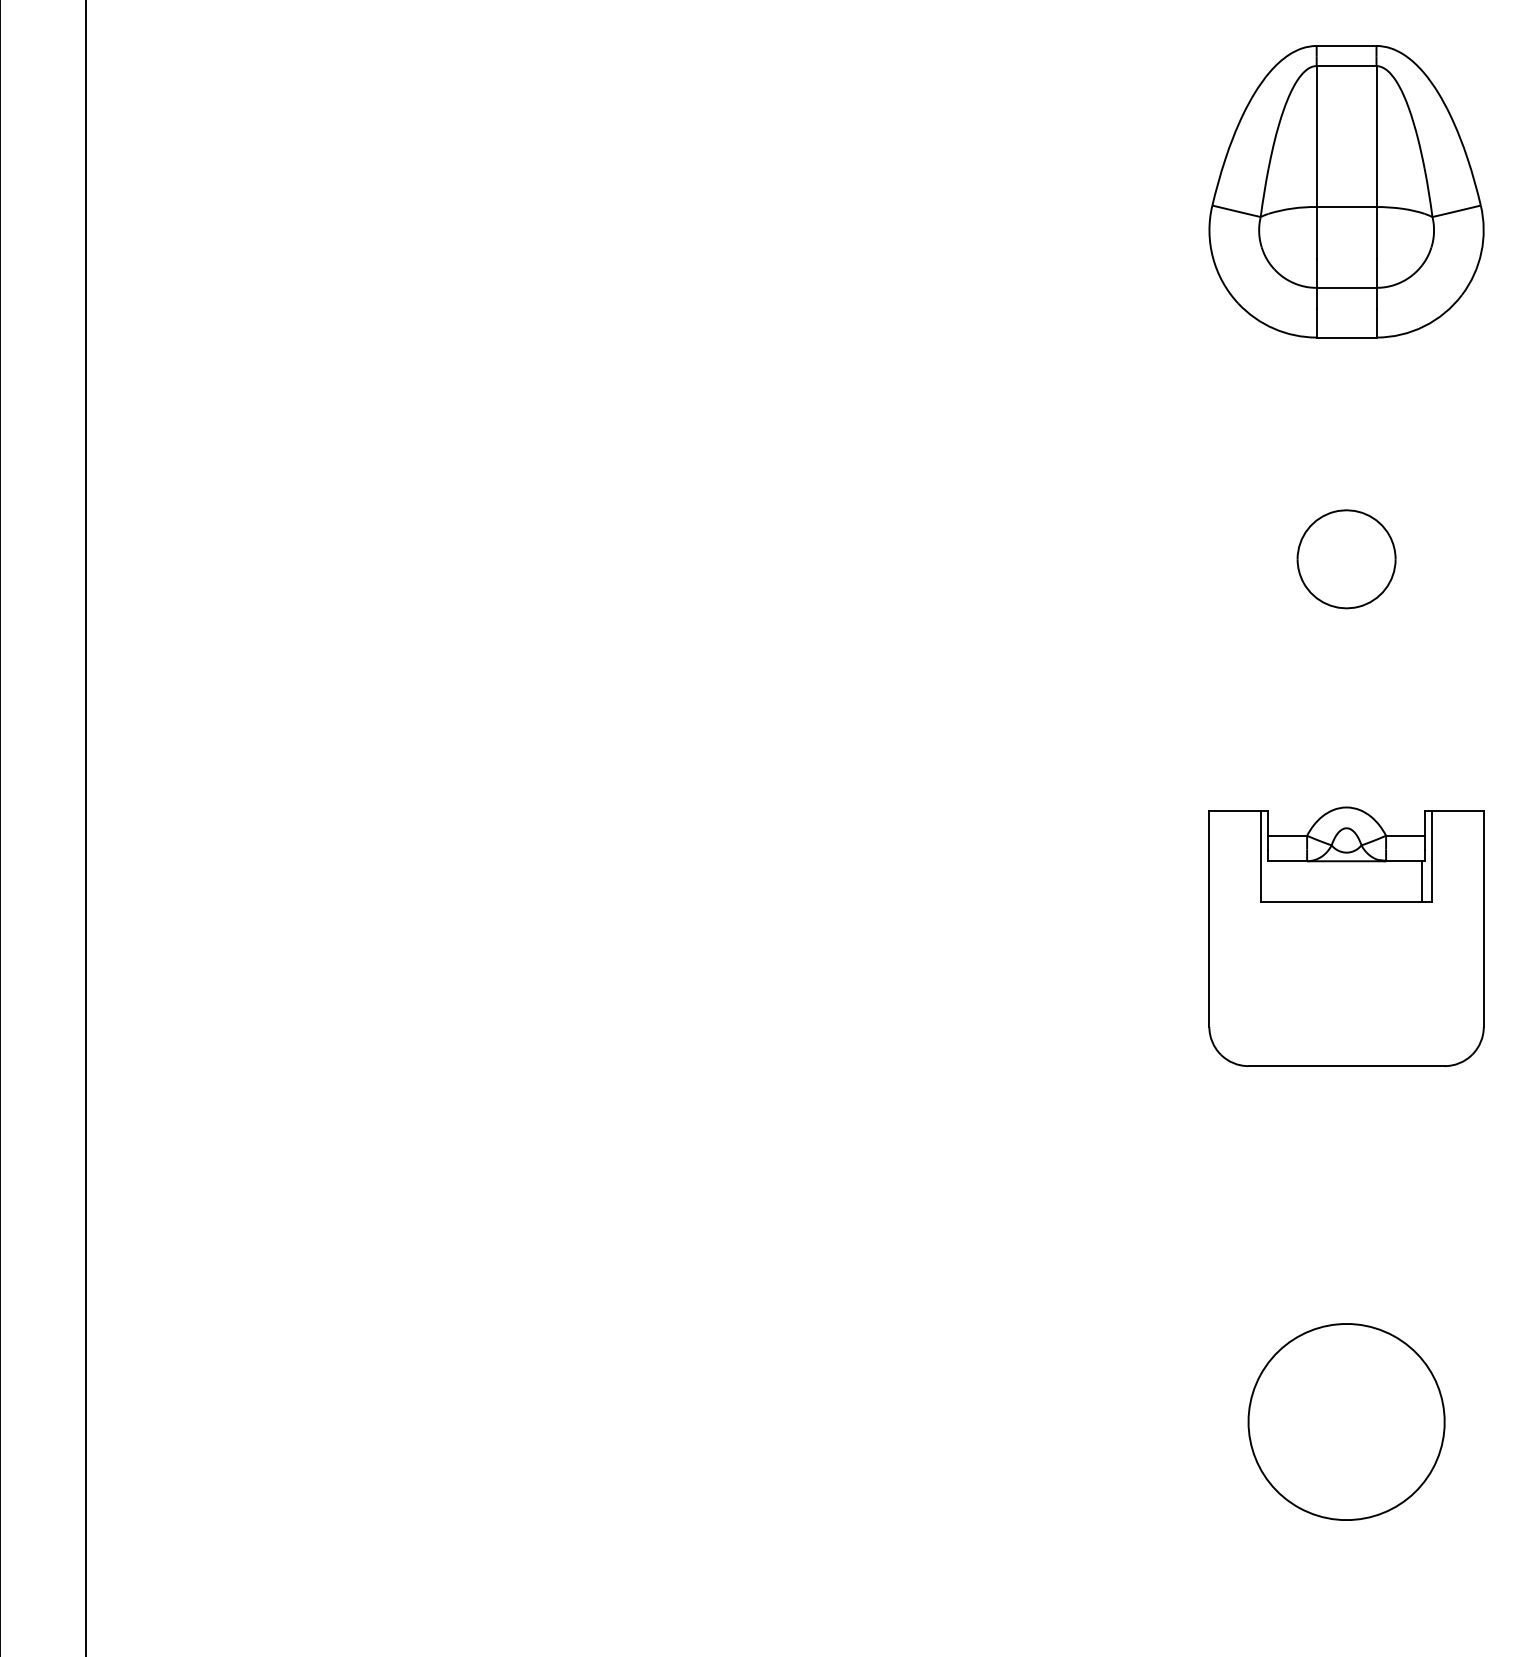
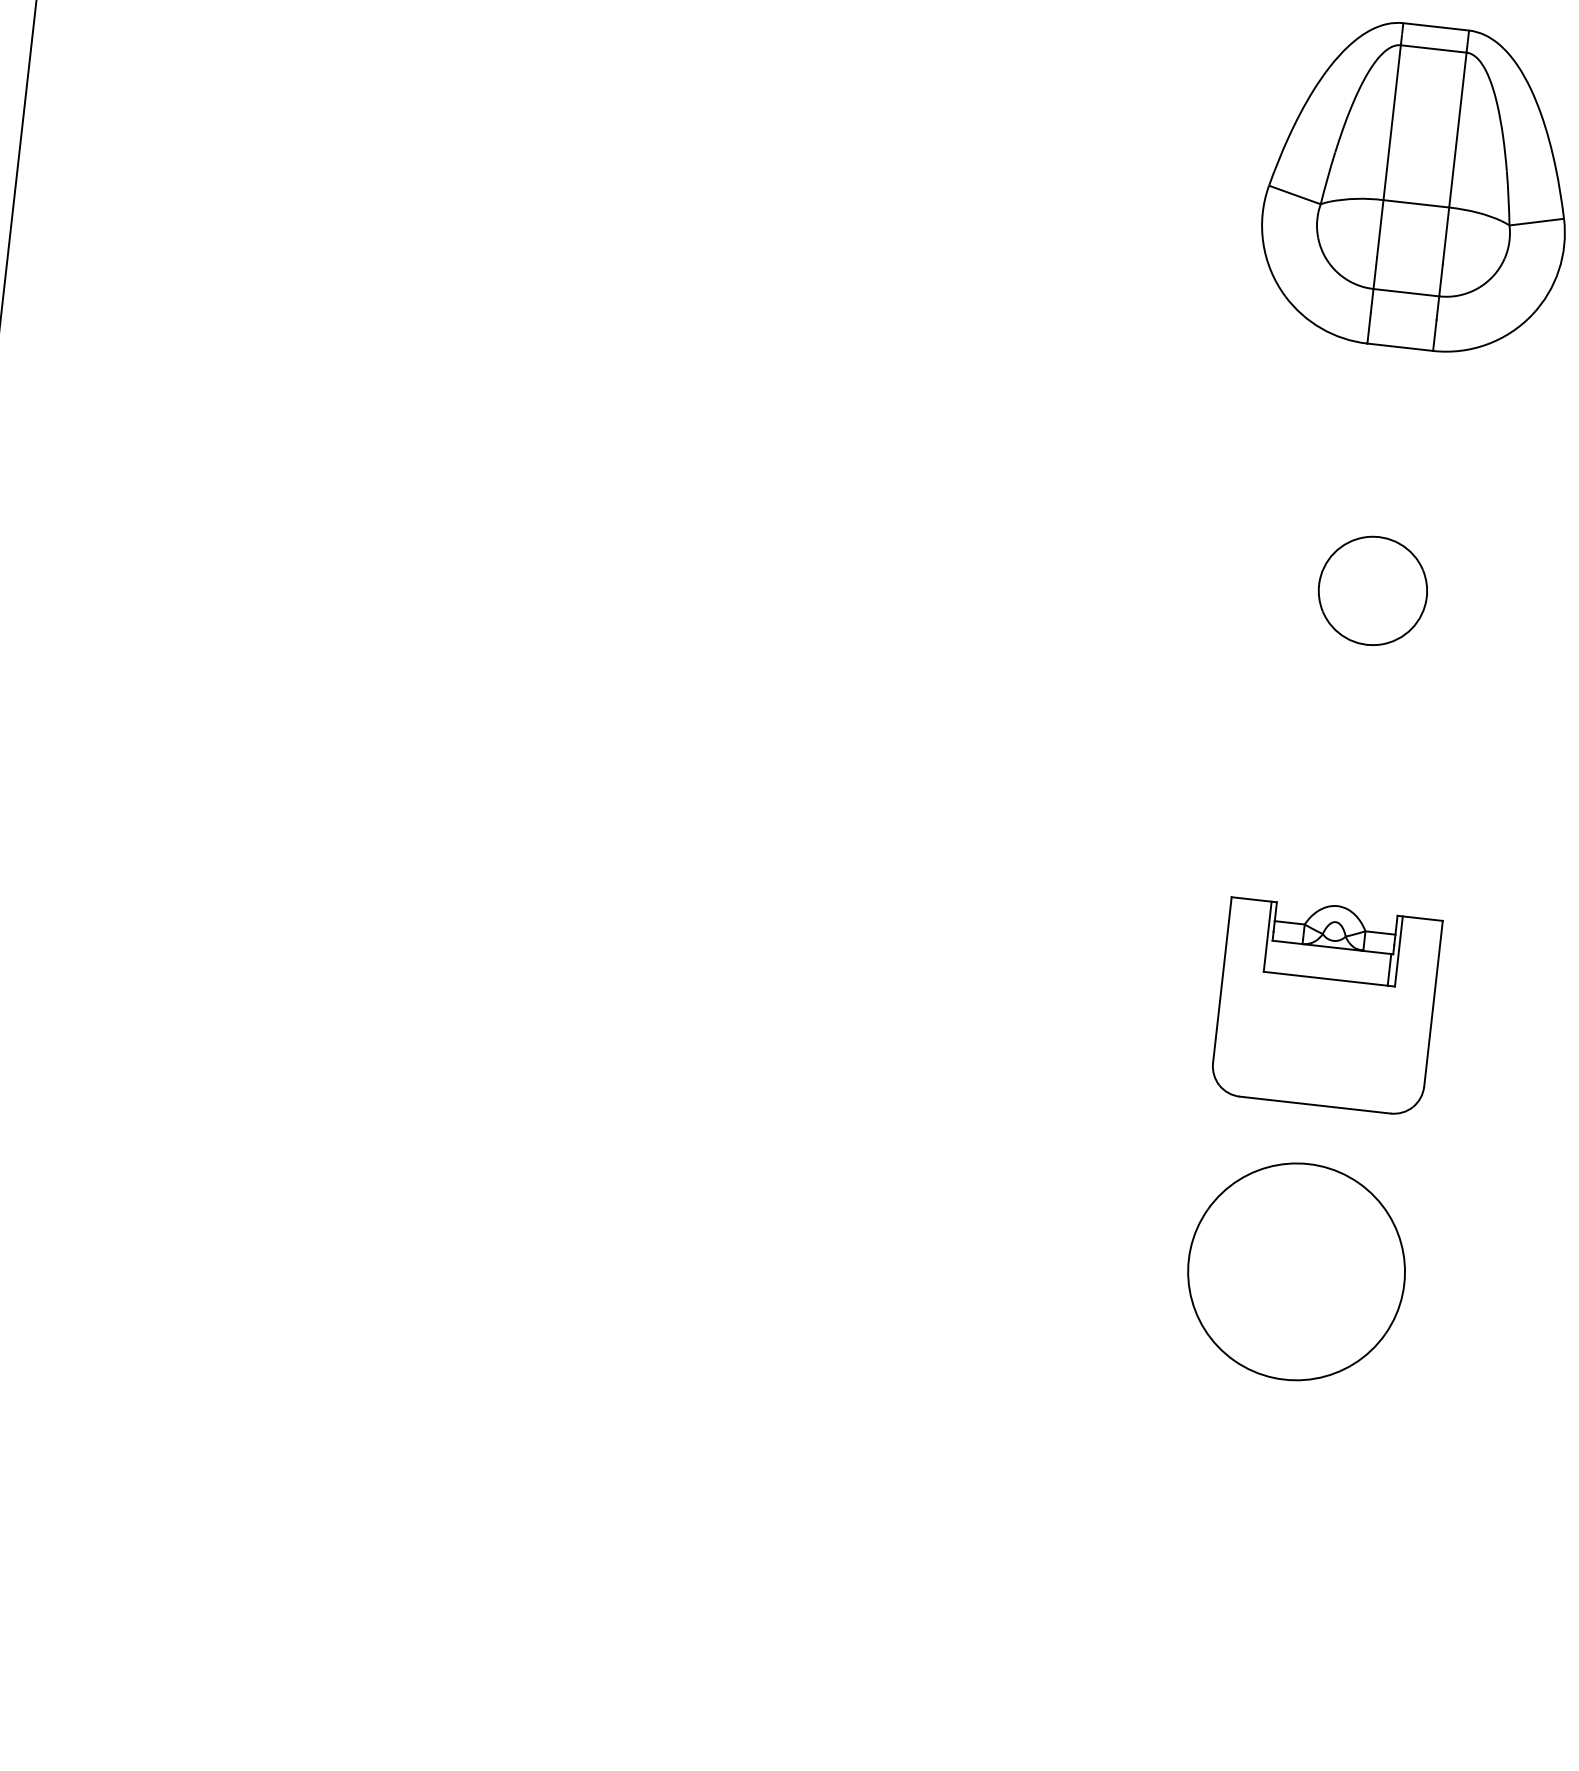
part: (1346, 936) -> (1326, 1005), size x0.7
part: (1346, 1421) -> (1296, 1271), moved

